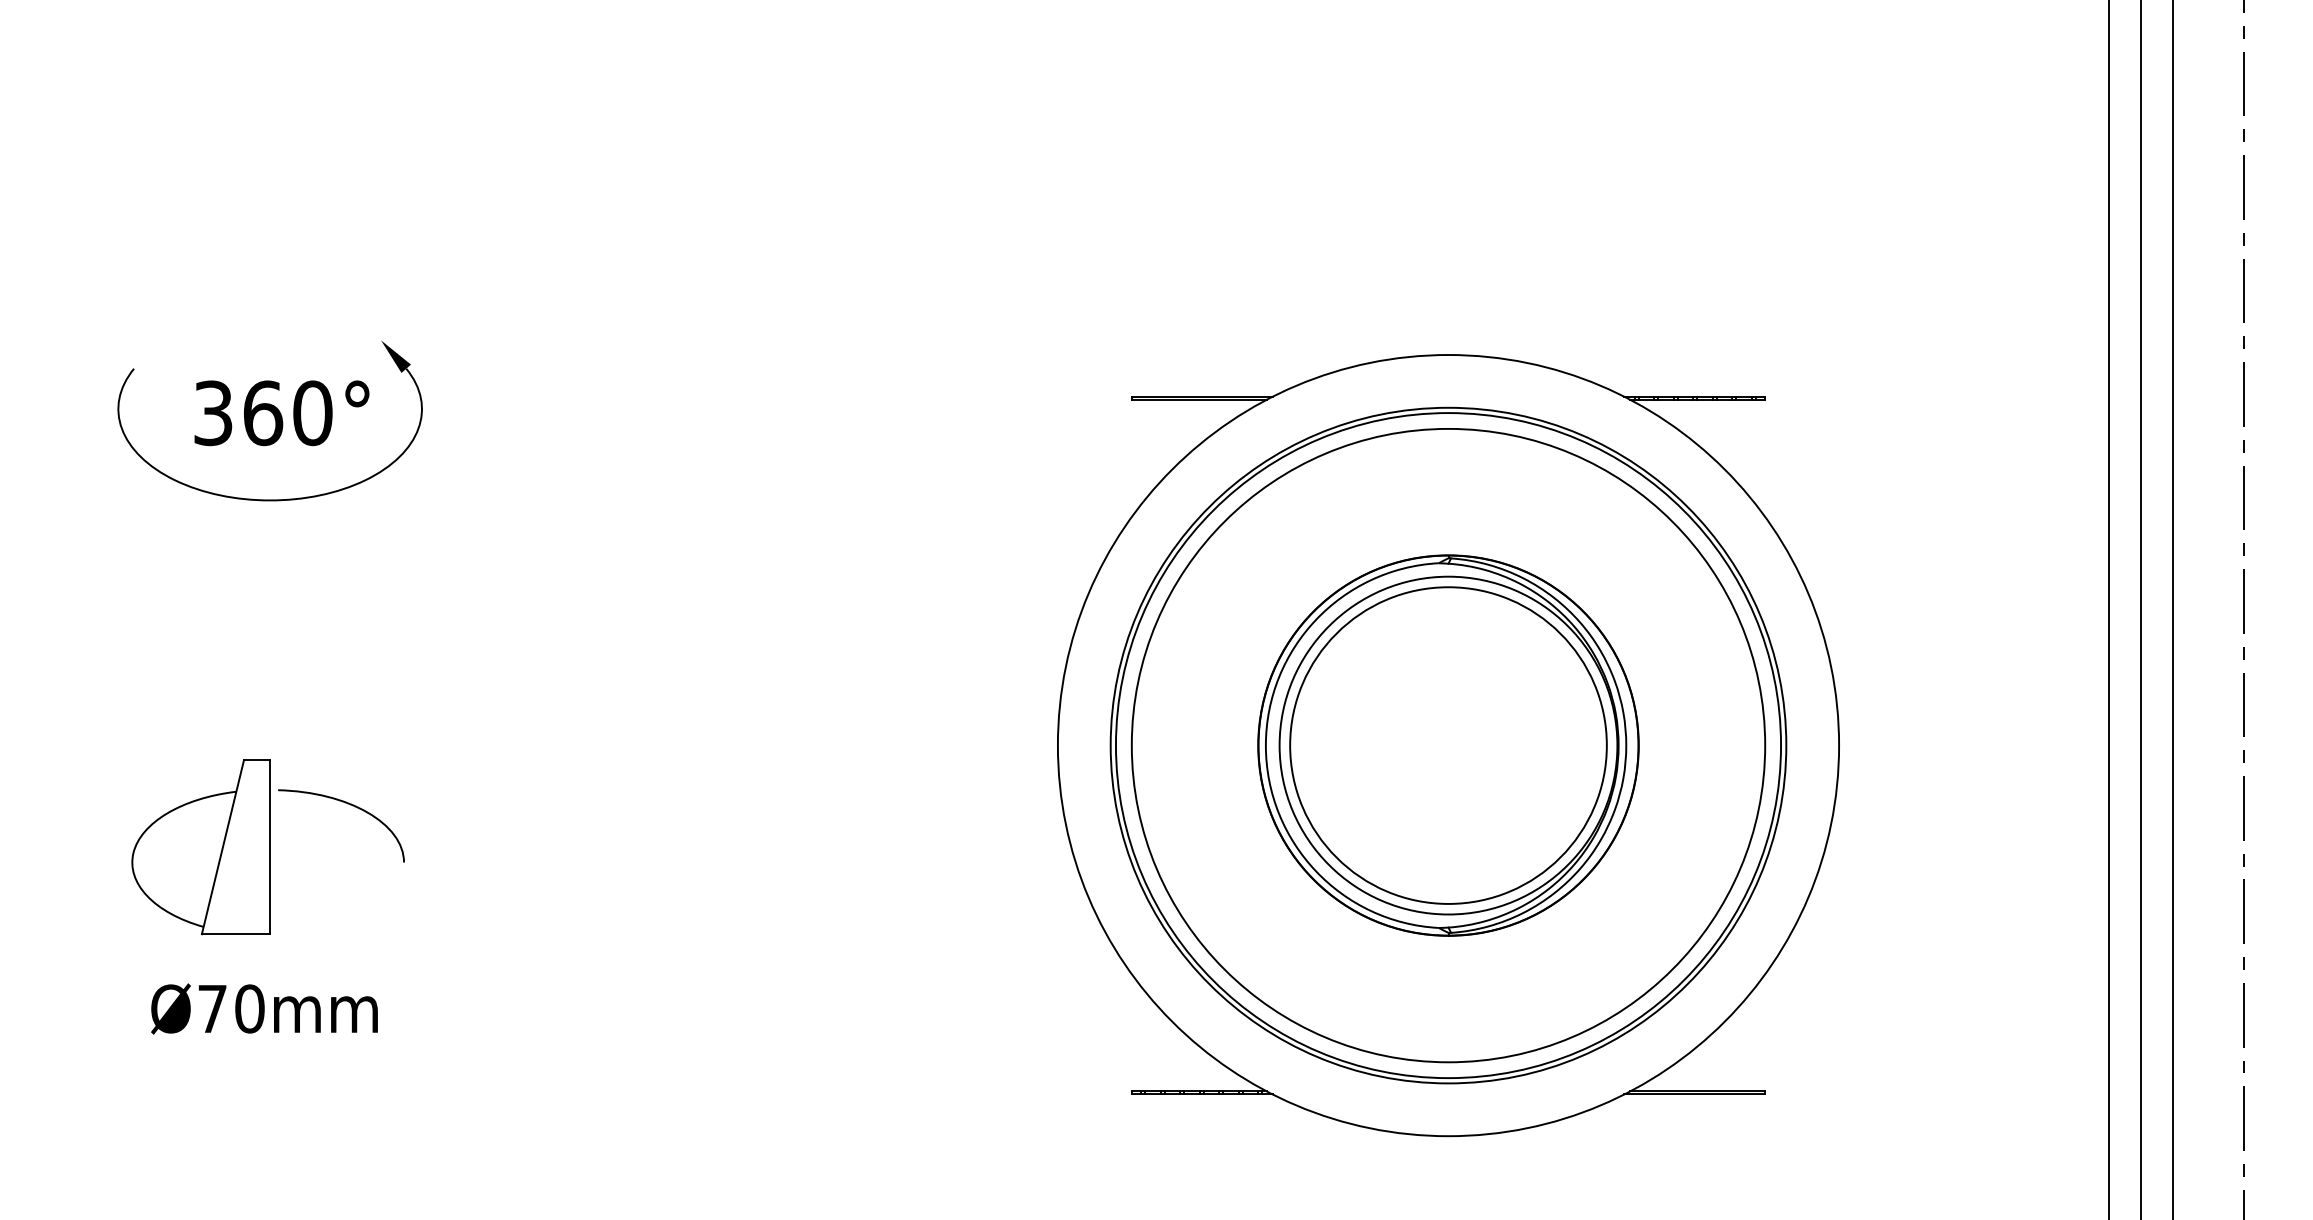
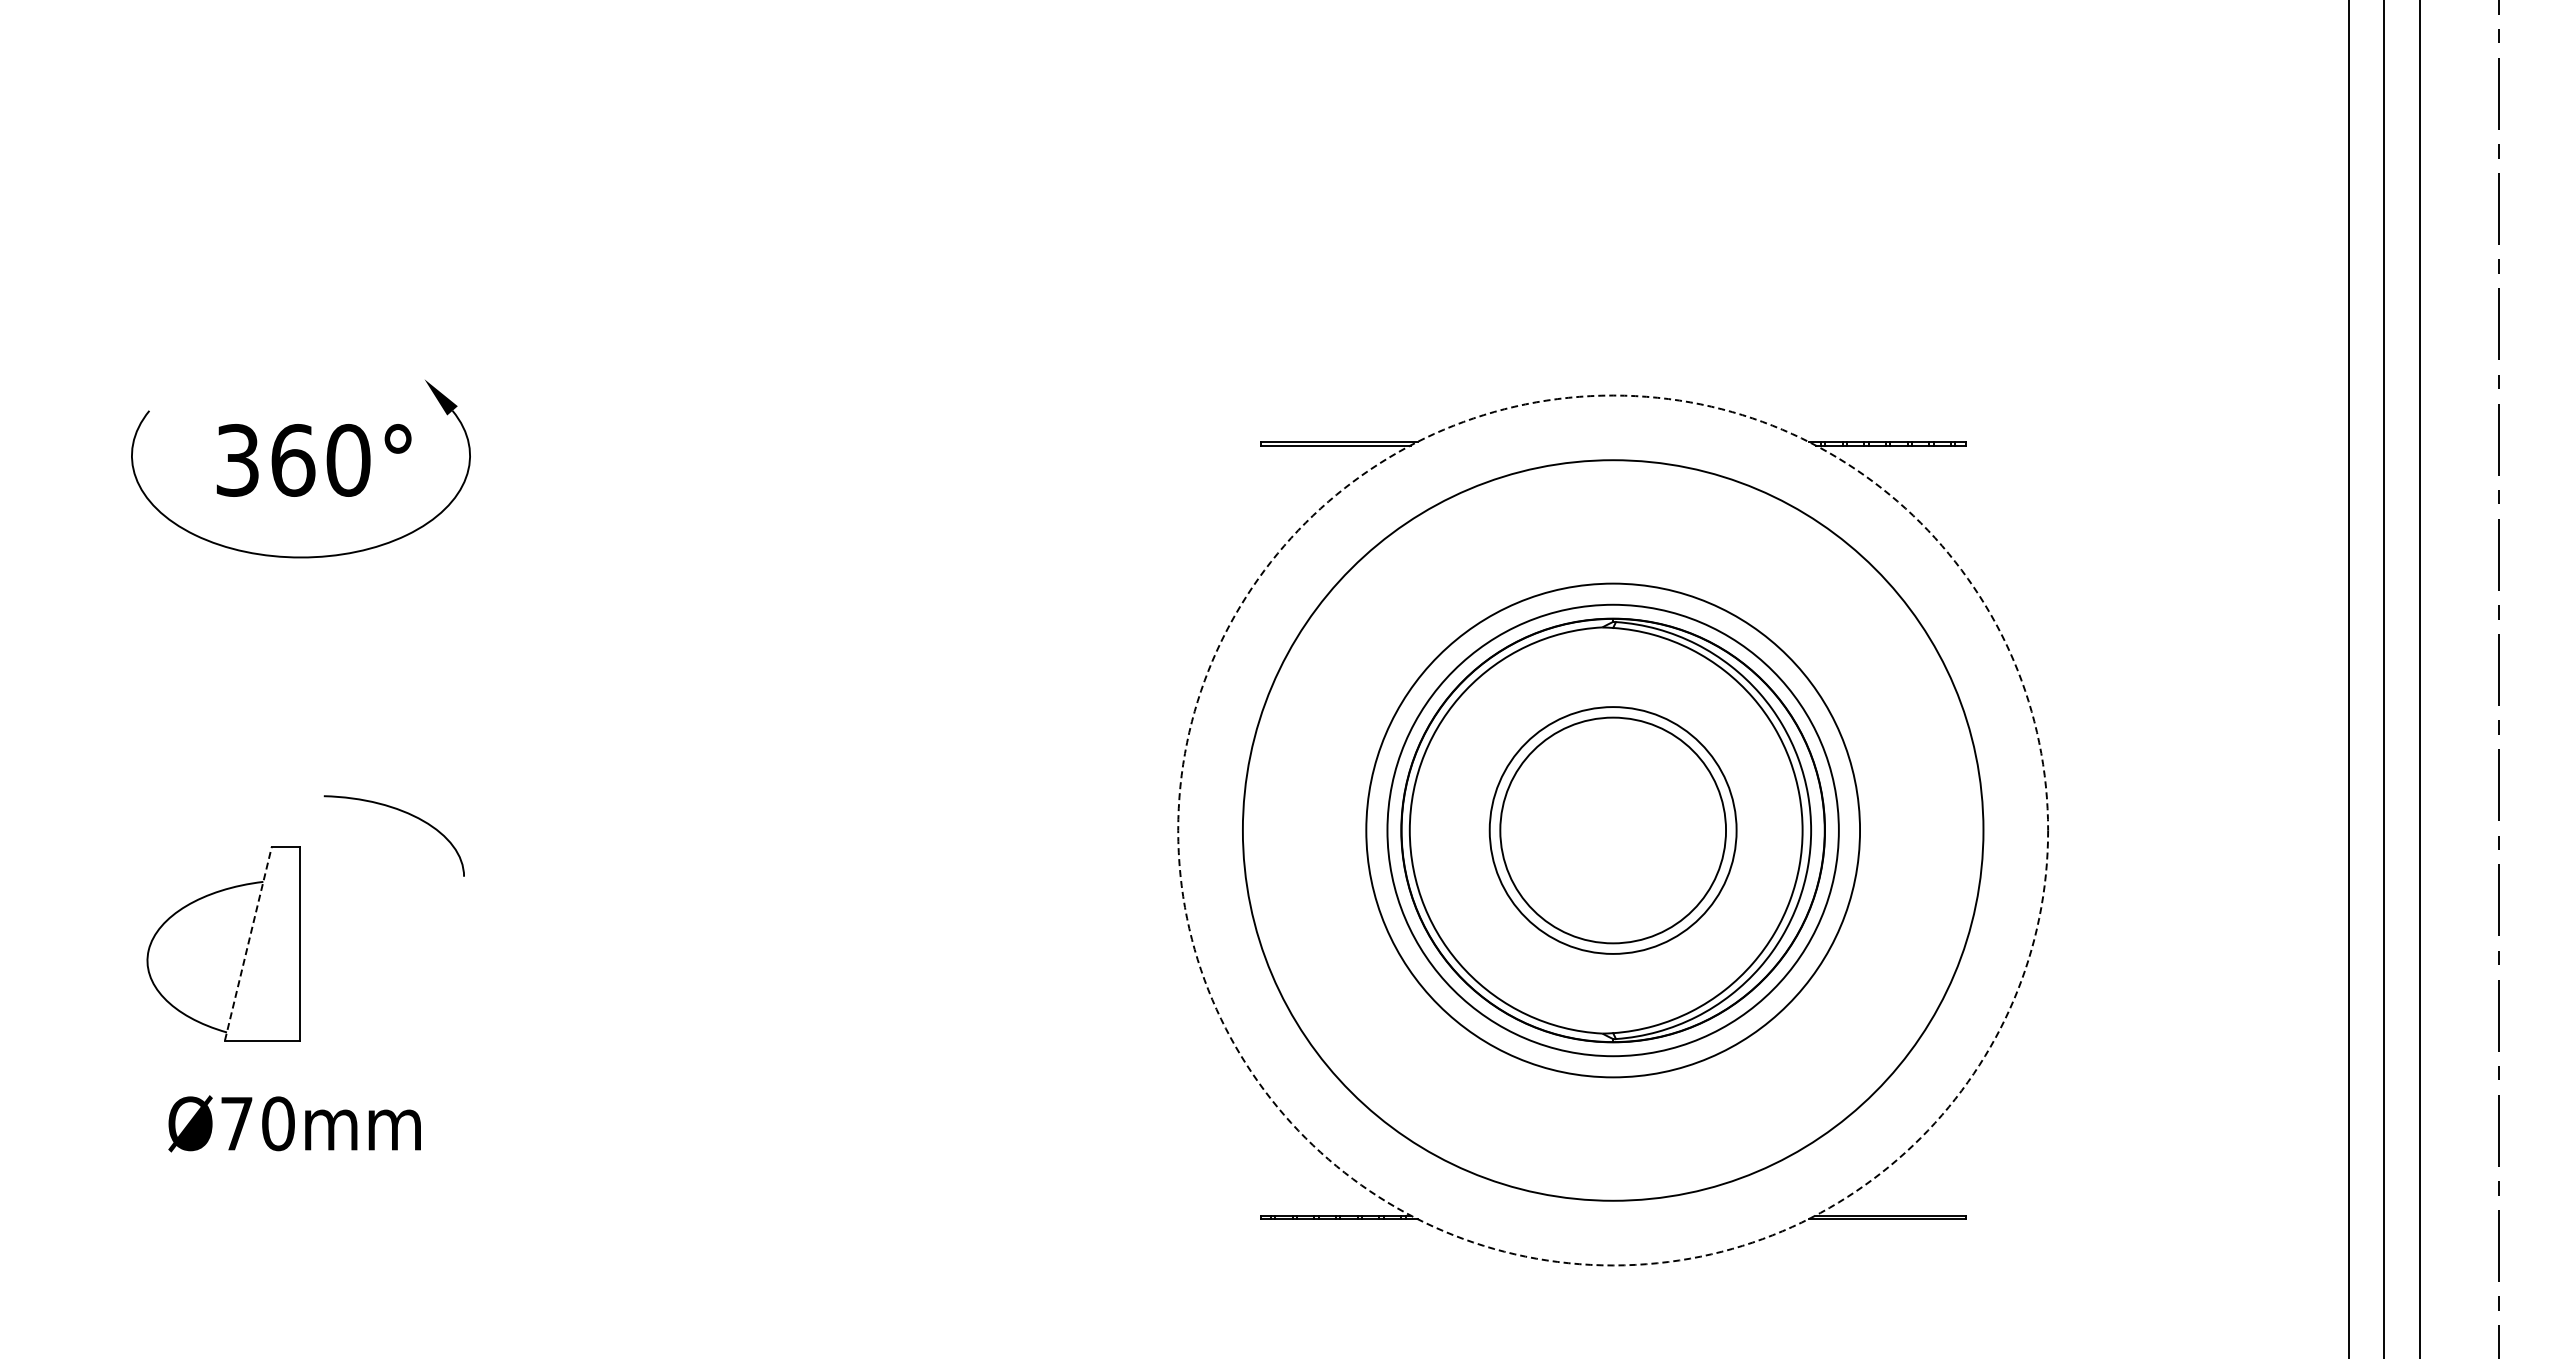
circle: (1447, 745) -> (1612, 830), size x0.7
circle: (1447, 745) -> (1612, 830), size x0.7
circle: (1448, 745) -> (1613, 830), size x0.6
circle: (1448, 745) -> (1613, 830), size x0.6
circle: (1448, 745) -> (1613, 830), solid -> dashed
curve: (348, 804) -> (402, 812), moved
line: (223, 847) -> (248, 943), solid -> dashed

